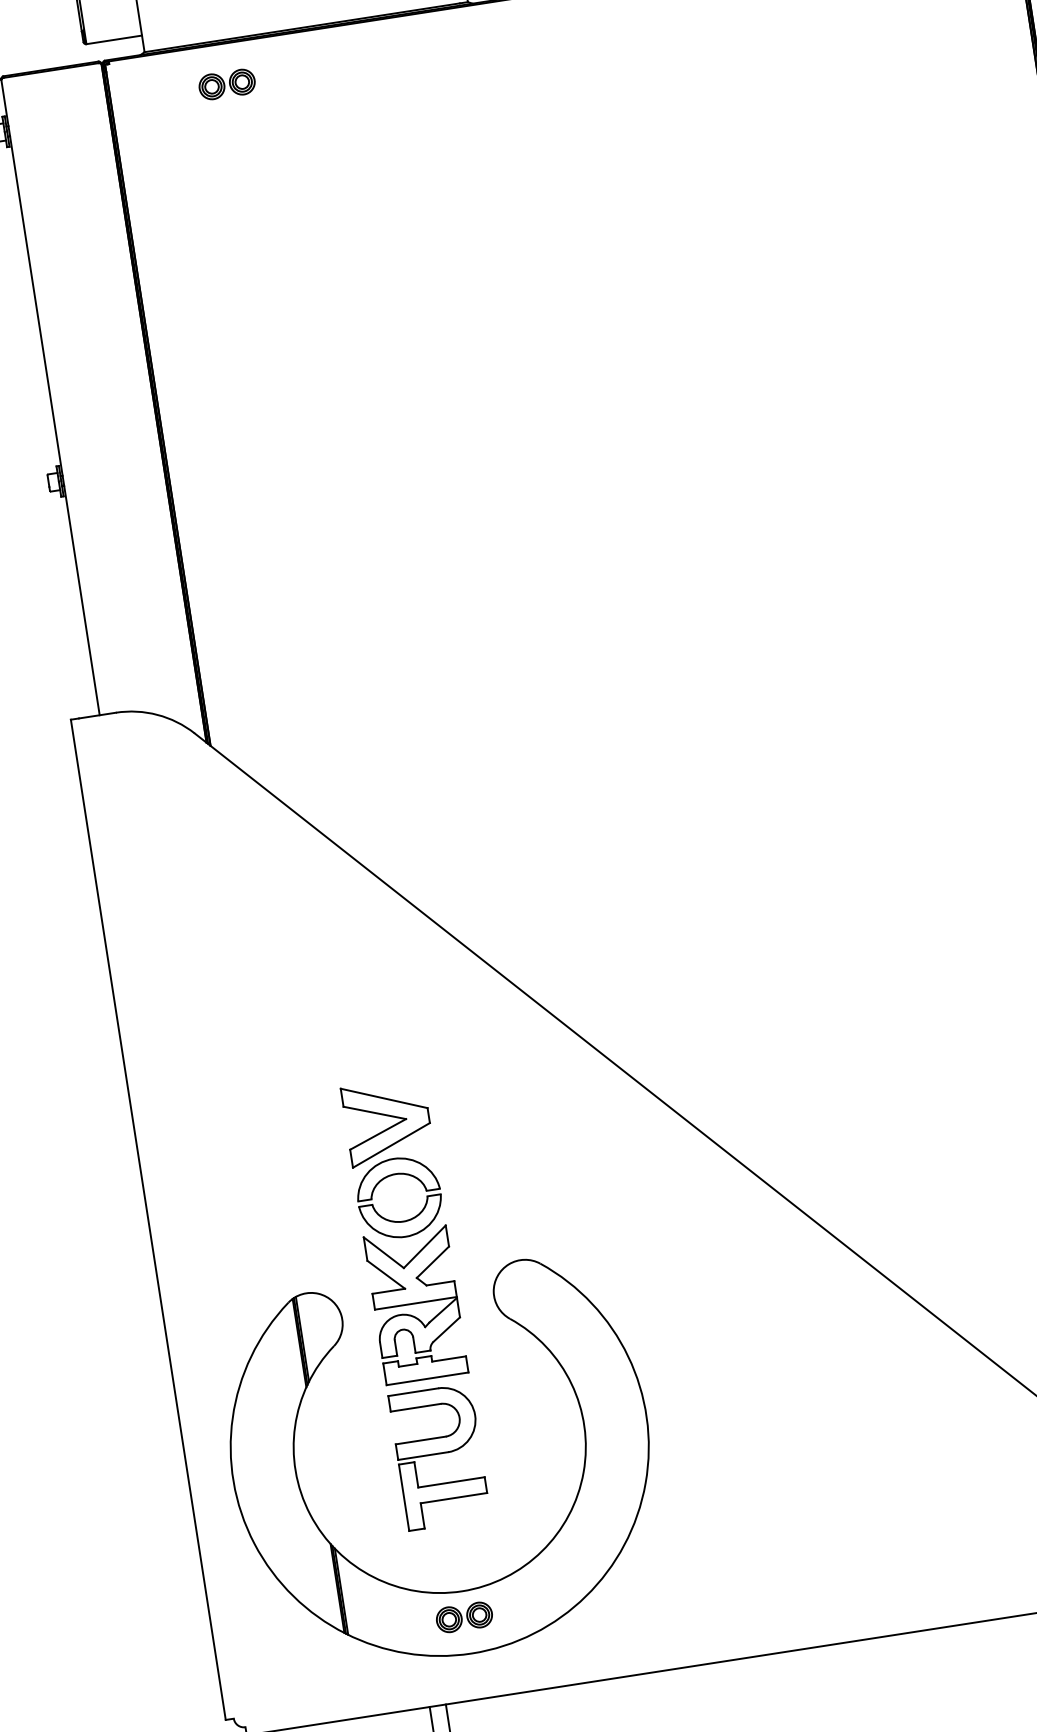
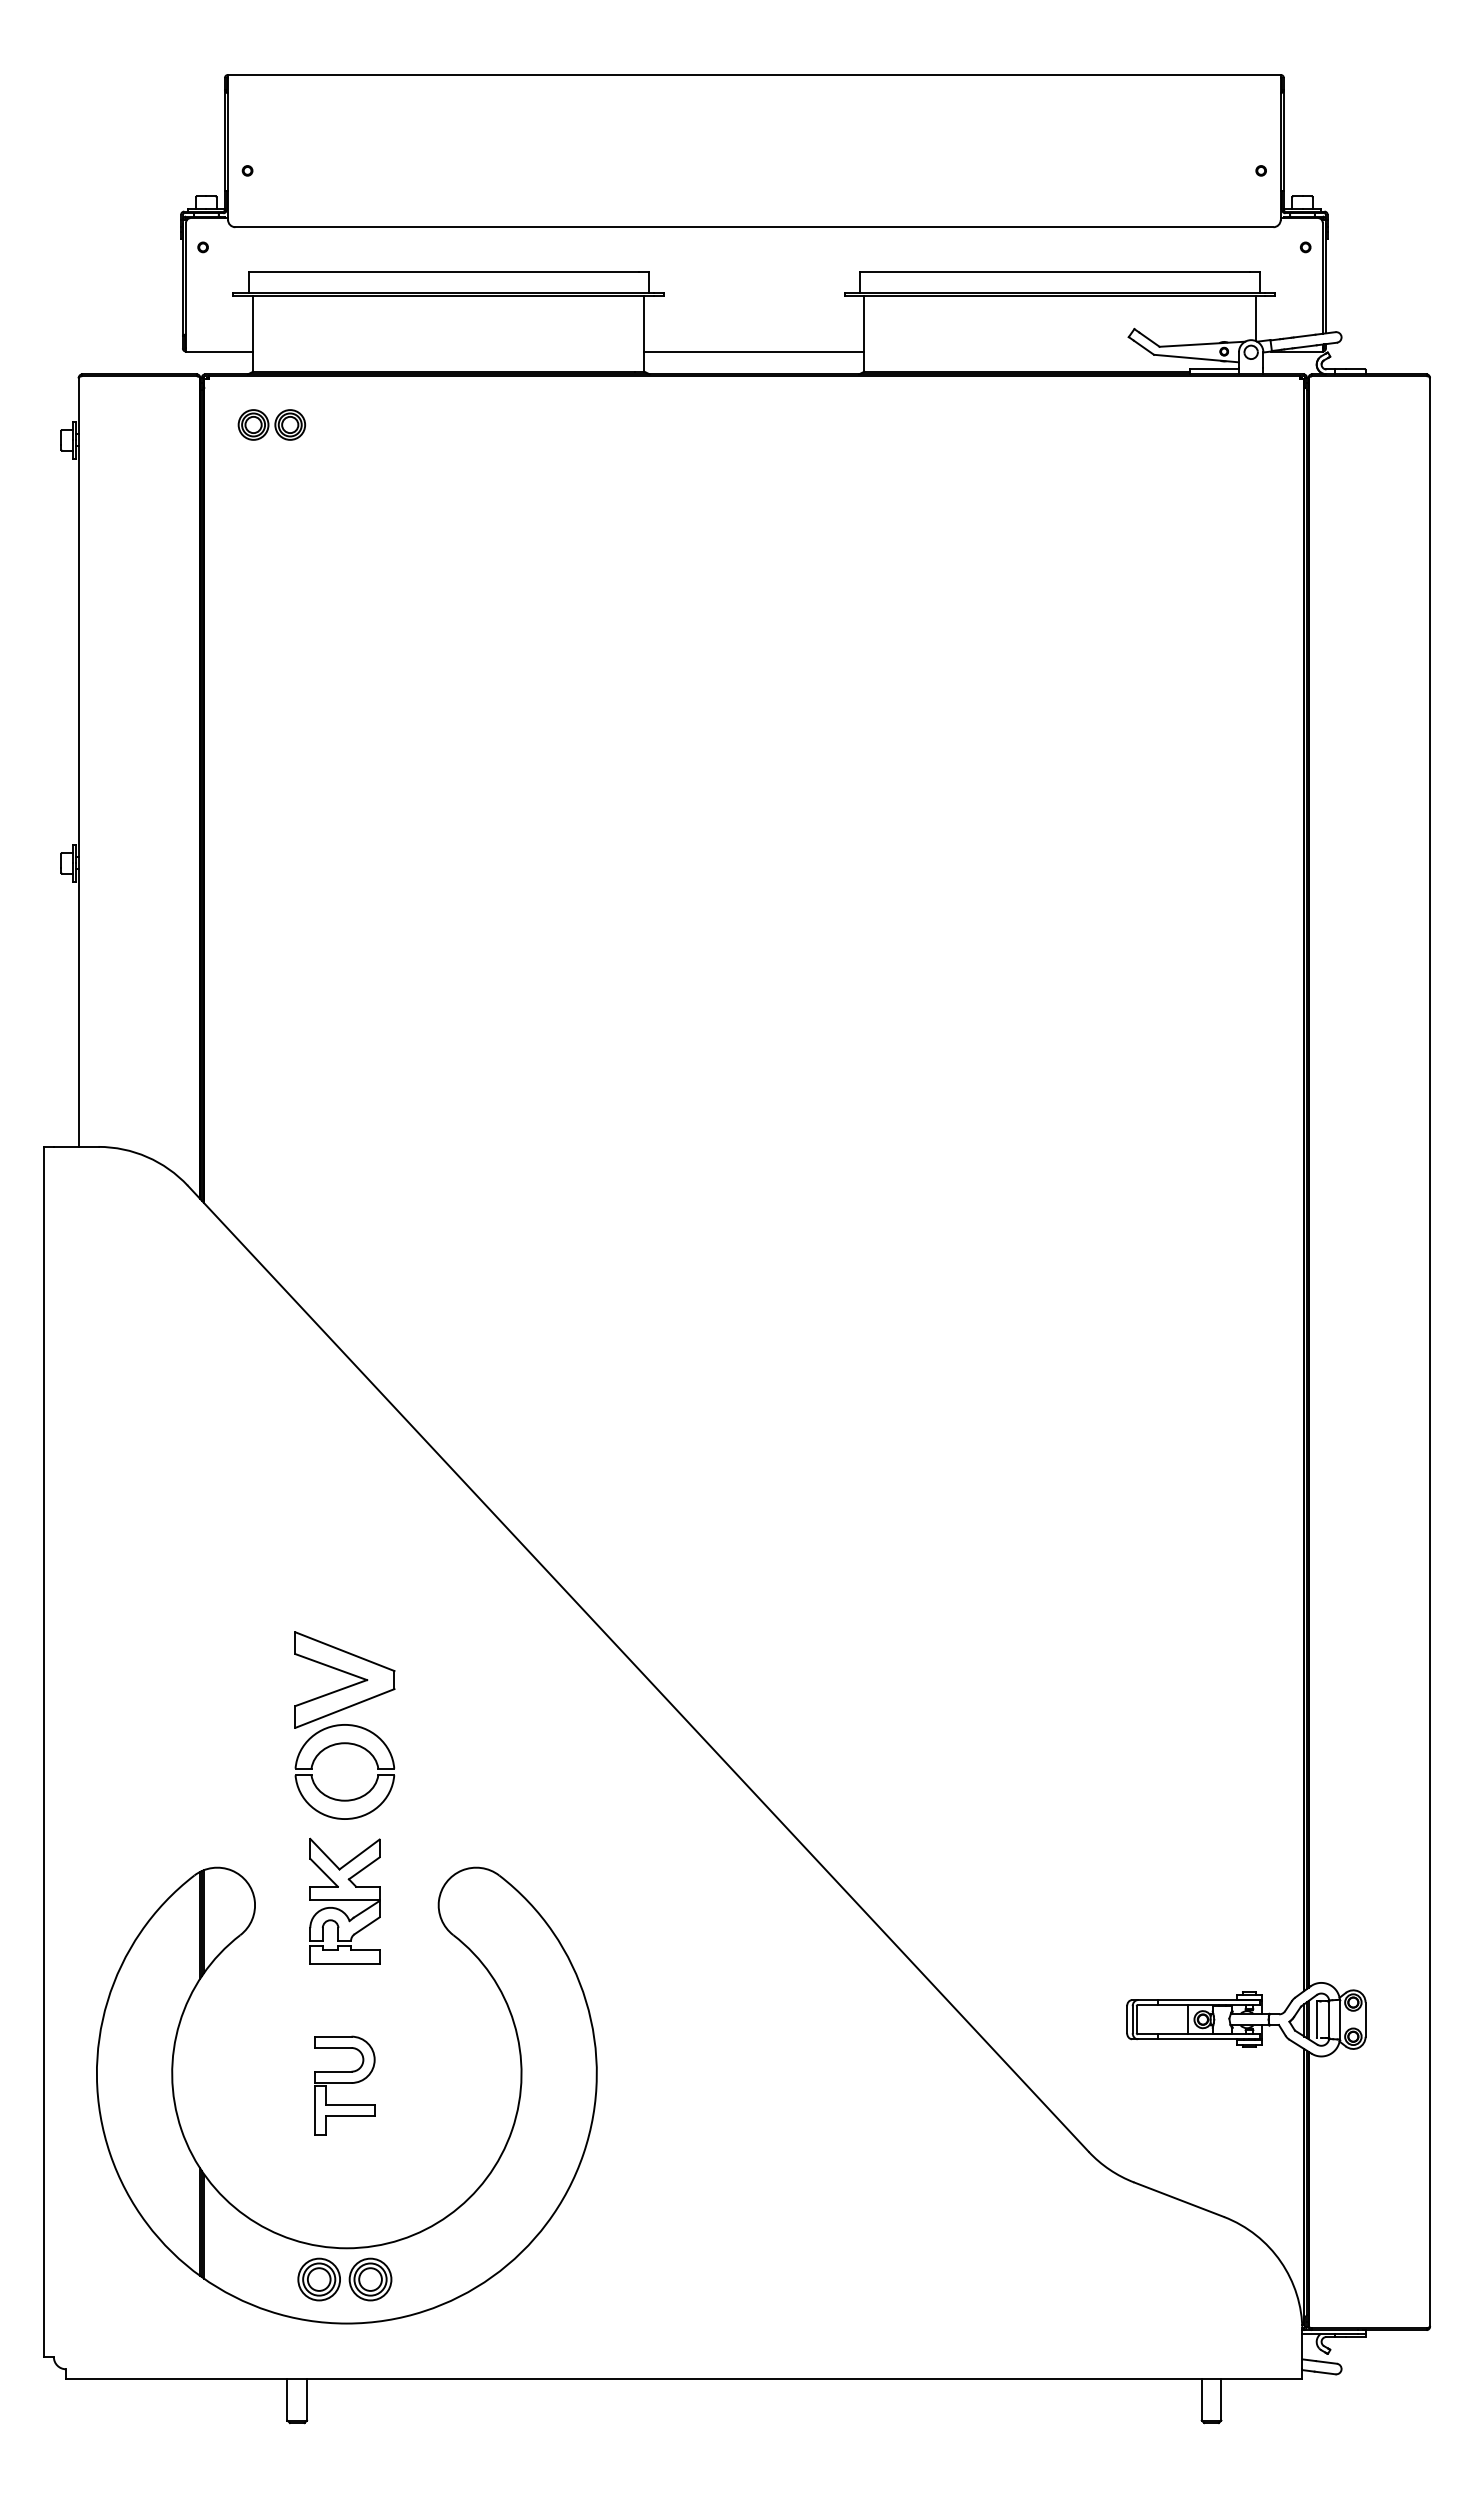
part: (226, 84) -> (271, 424), moved
part: (415, 1304) -> (344, 1901), size x0.7
part: (439, 1457) -> (344, 2085), size x0.6
part: (464, 1617) -> (344, 2279), size x1.4

